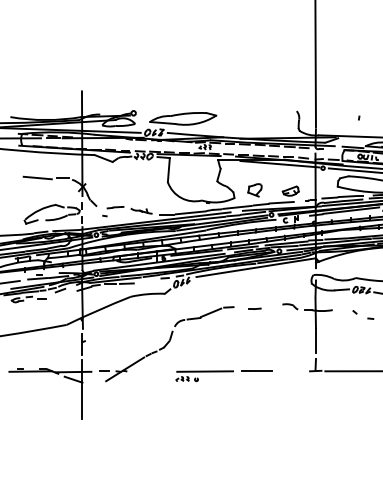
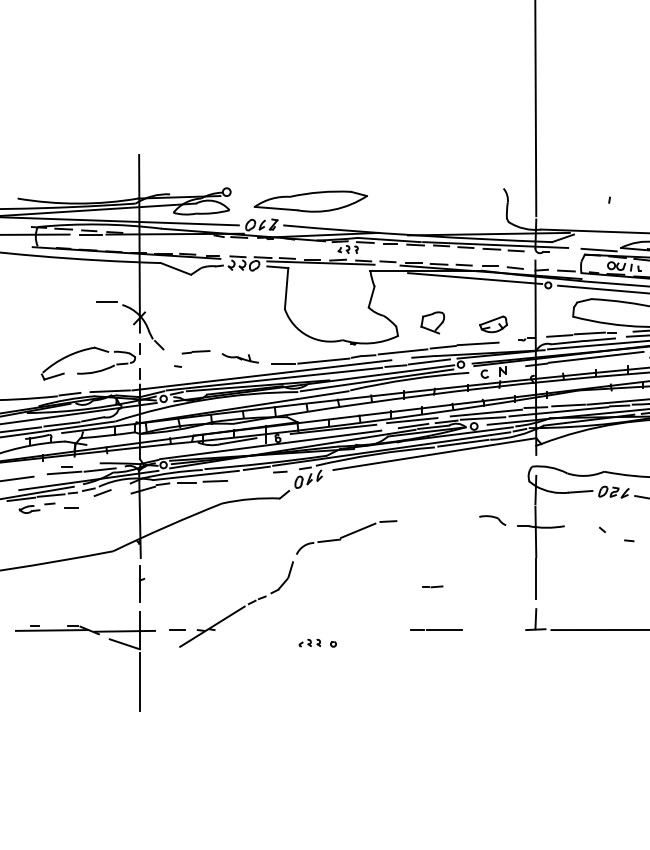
line: (37, 177) -> (63, 301), removed
line: (254, 308) -> (431, 586), moved
line: (205, 371) -> (348, 630), removed

